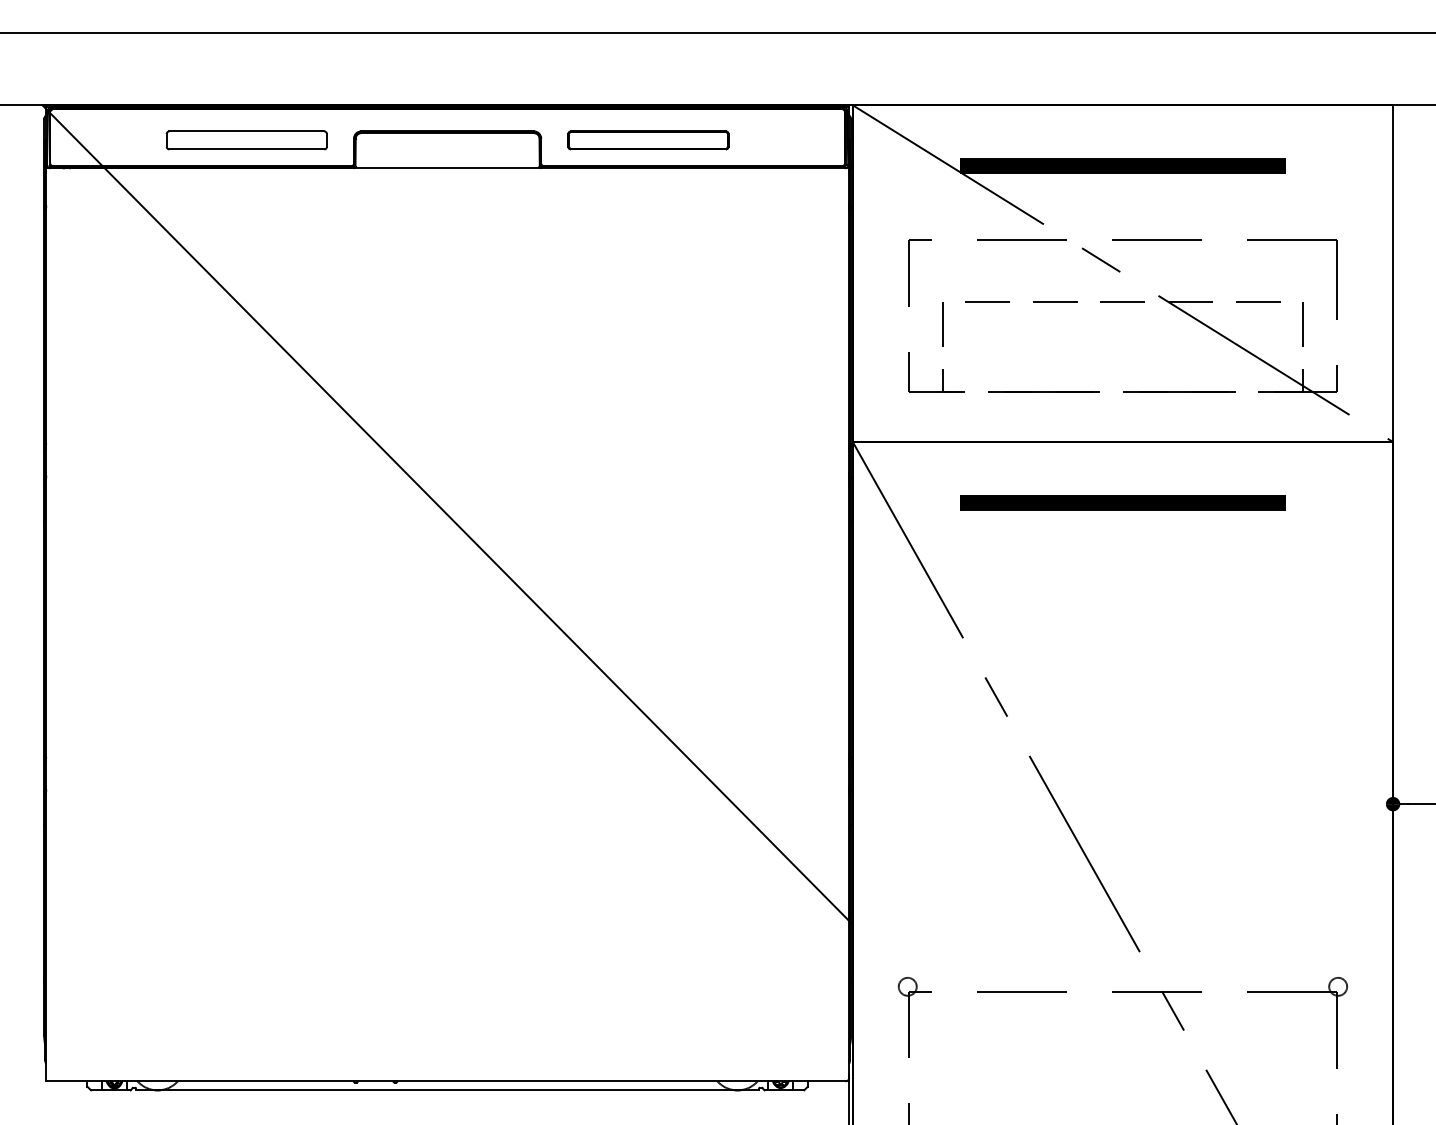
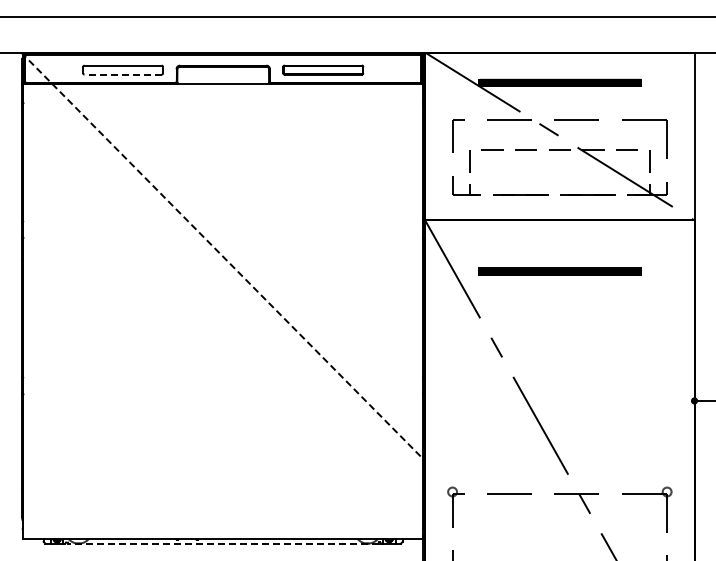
line: (247, 149) -> (123, 74), solid -> dashed
part: (1122, 502) -> (559, 271), moved
line: (448, 516) -> (223, 257), solid -> dashed
line: (446, 1090) -> (222, 543), solid -> dashed

